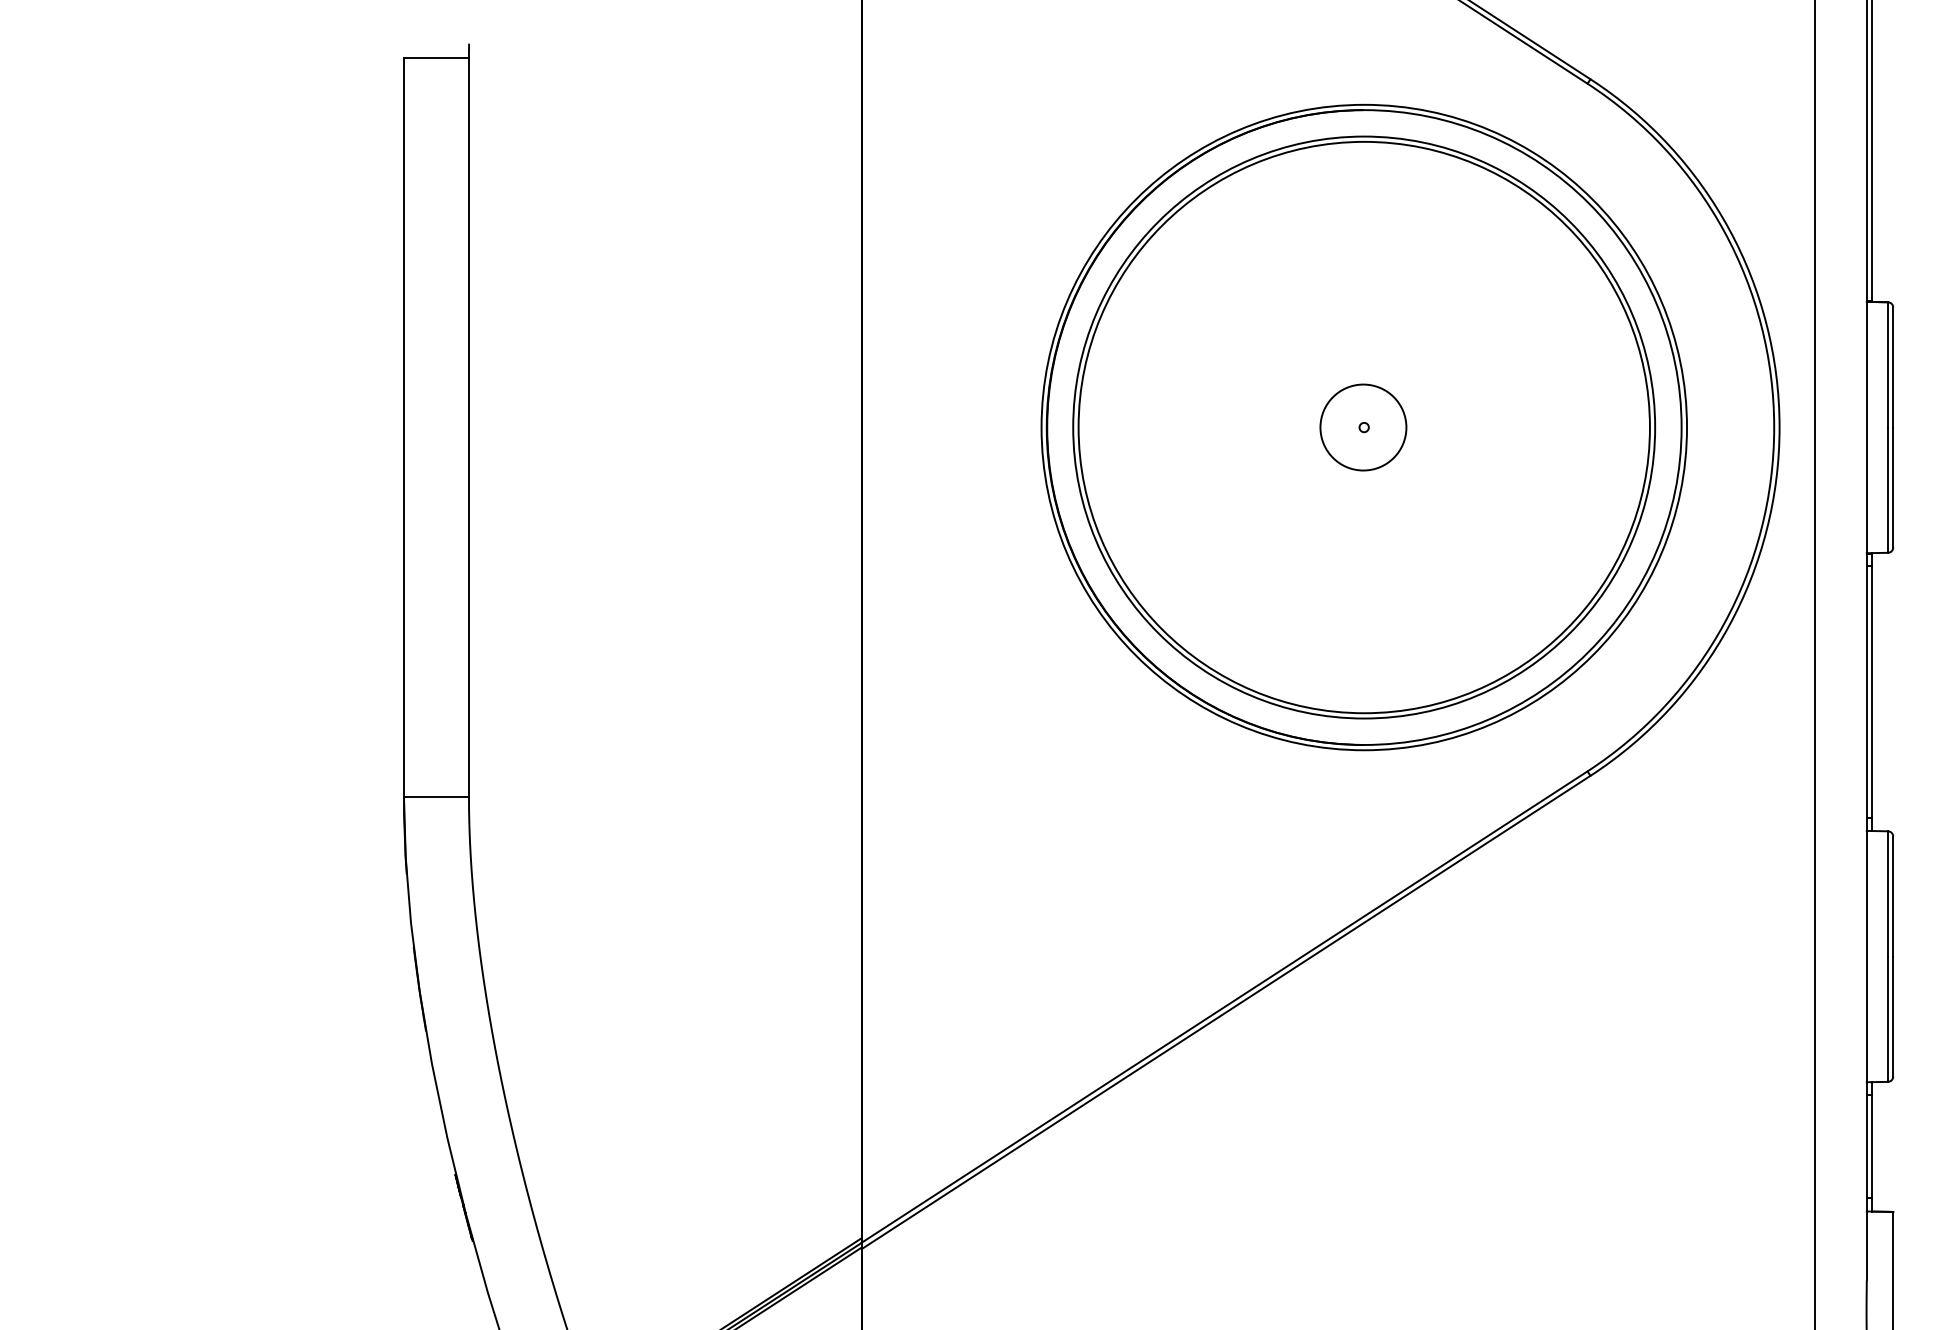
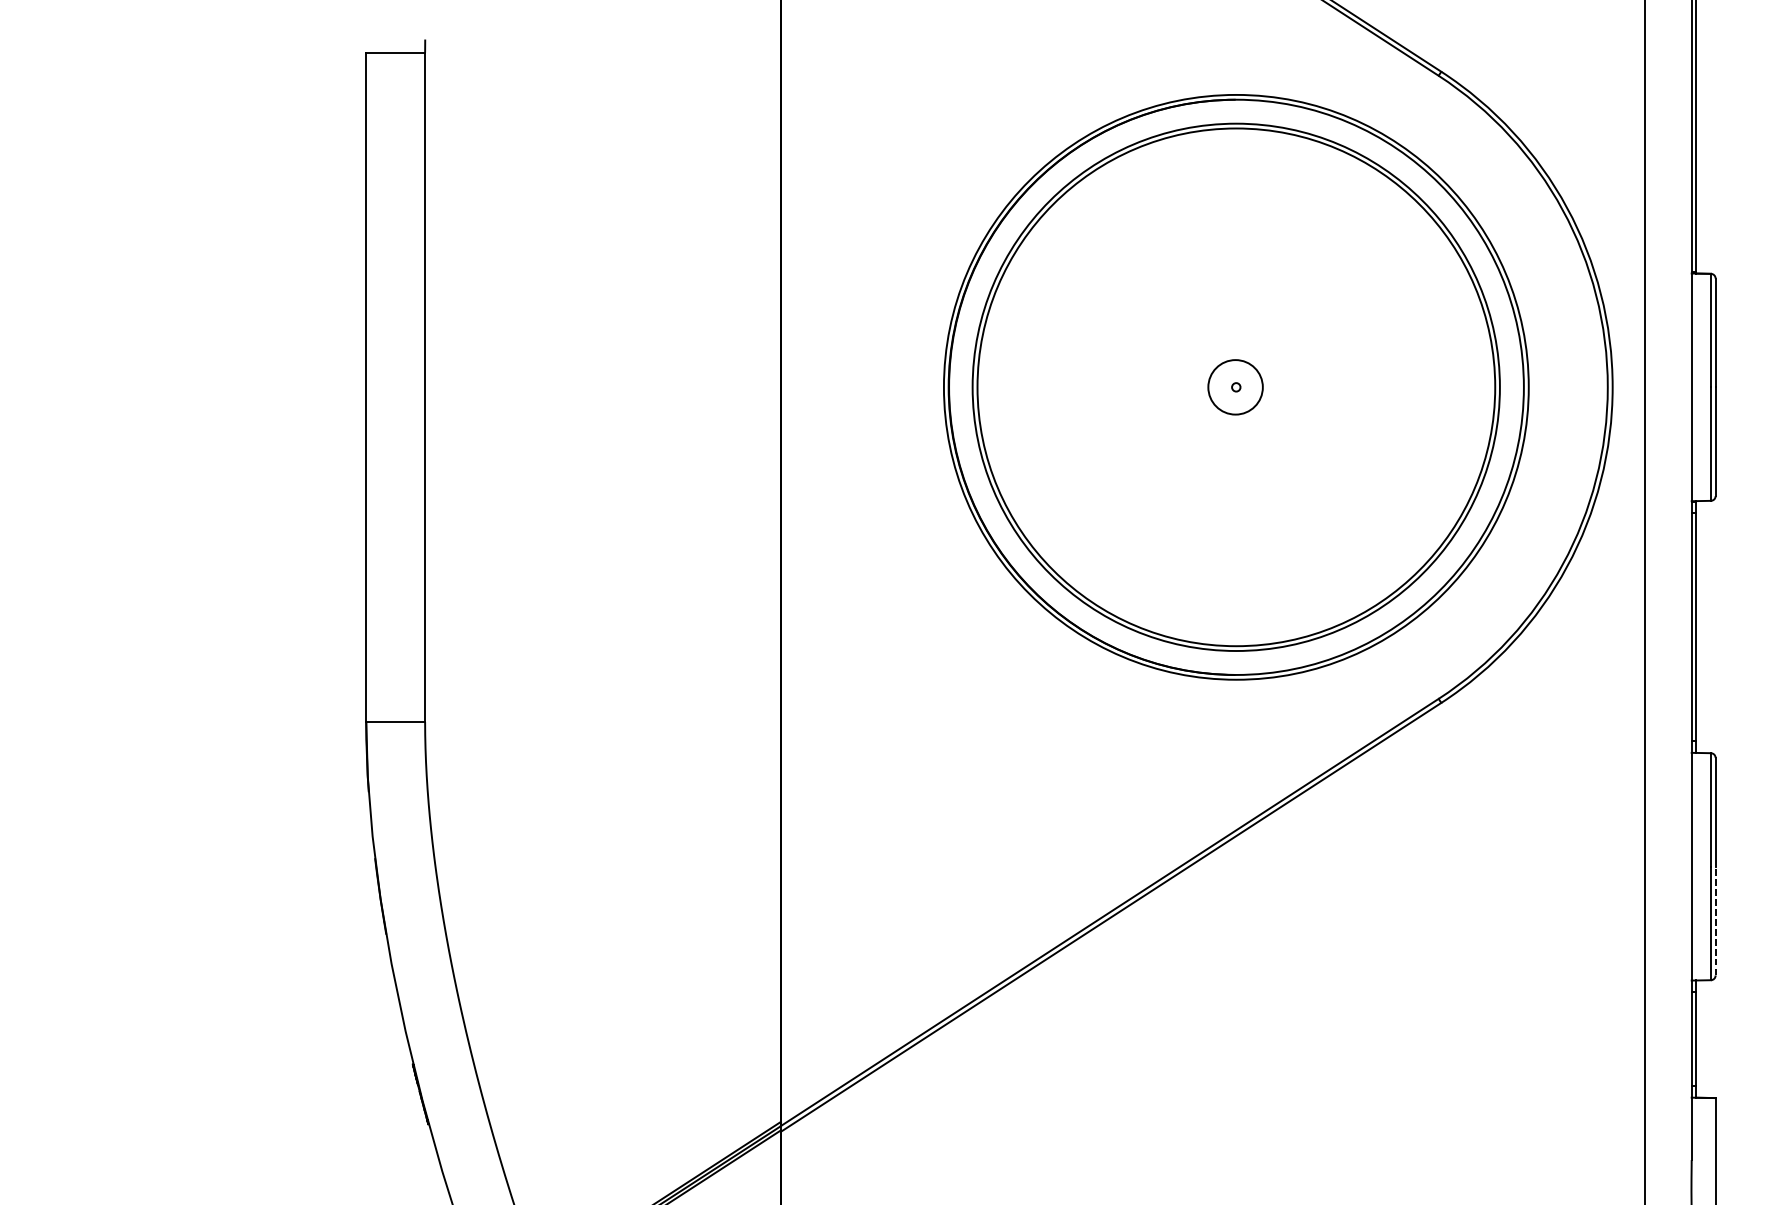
circle: (1363, 427) -> (1235, 387), size x0.7
line: (1893, 1016) -> (1715, 920), solid -> dashed

